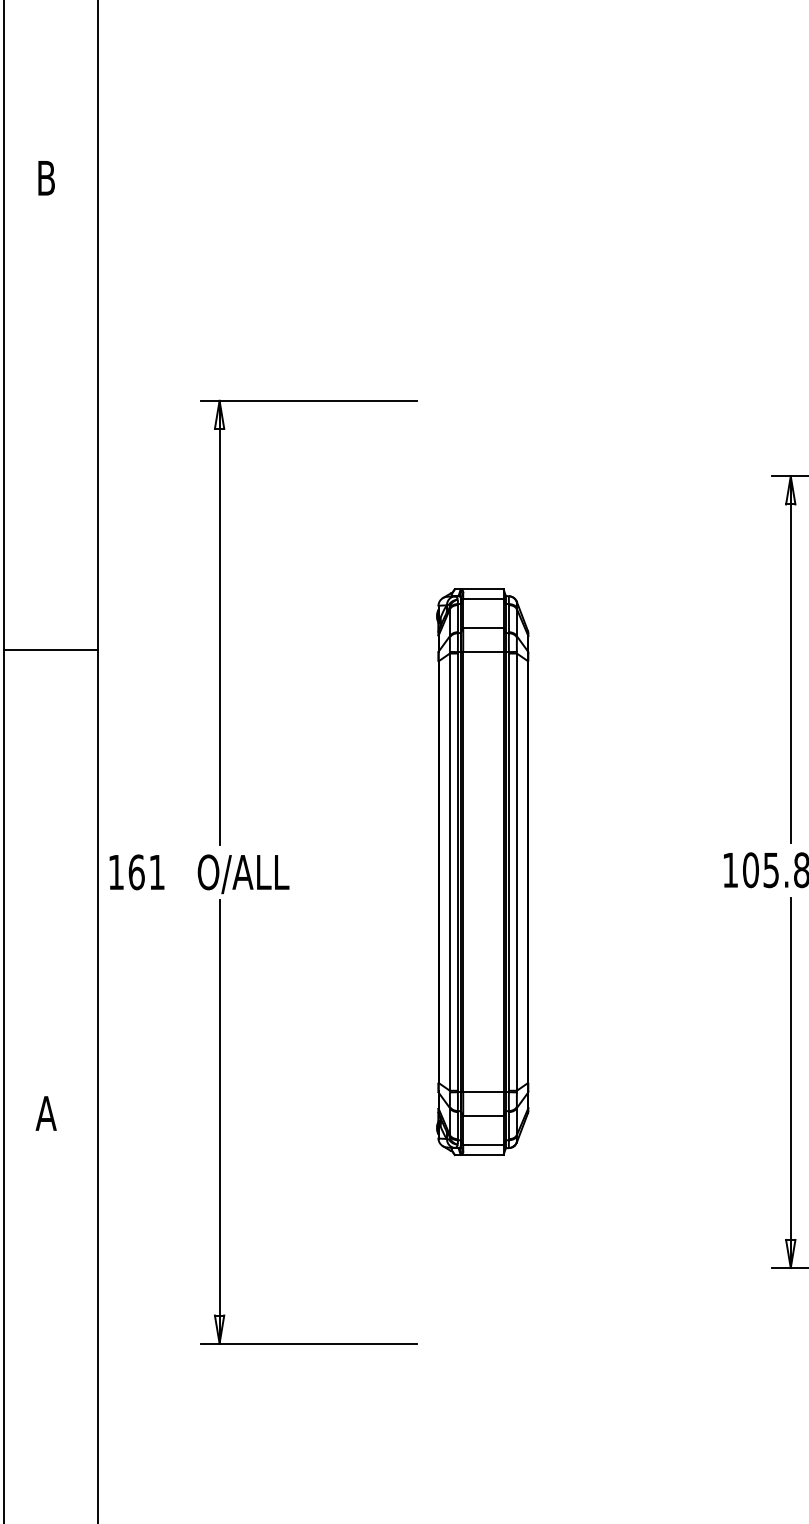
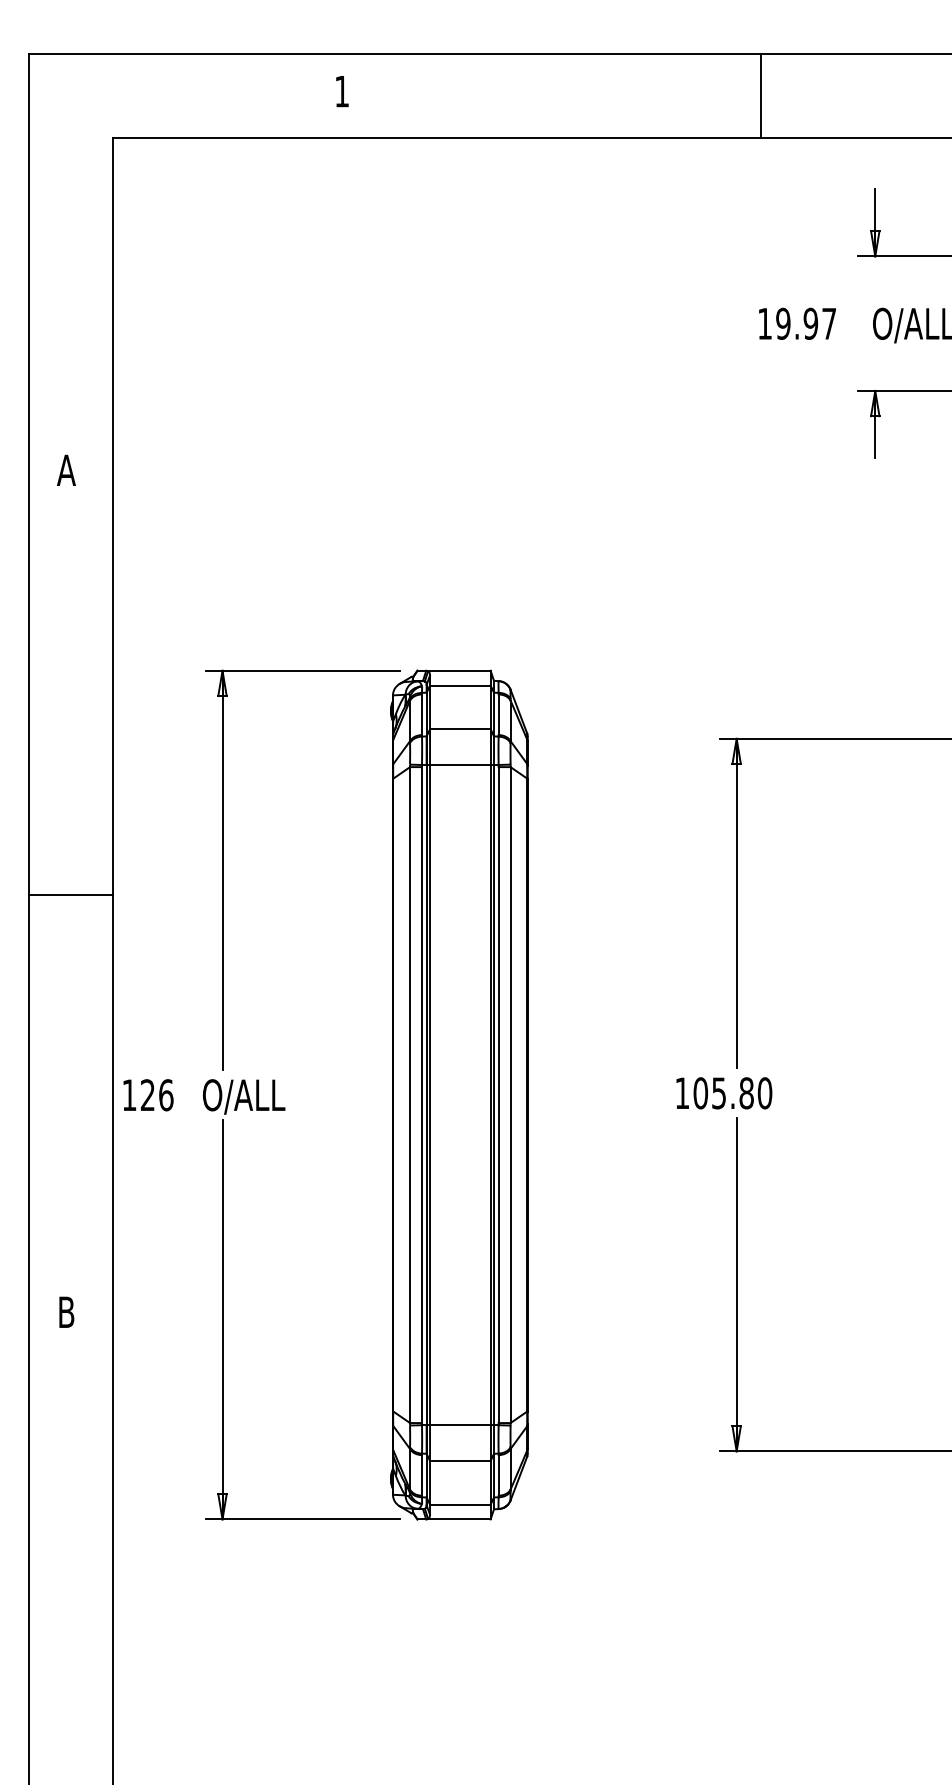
text: (46, 177) -> (66, 469), B -> A
part: (482, 871) -> (459, 1094), size x1.67
text: (146, 872) -> (156, 1095), 161 -> 126
text: (46, 1112) -> (66, 1311), A -> B

